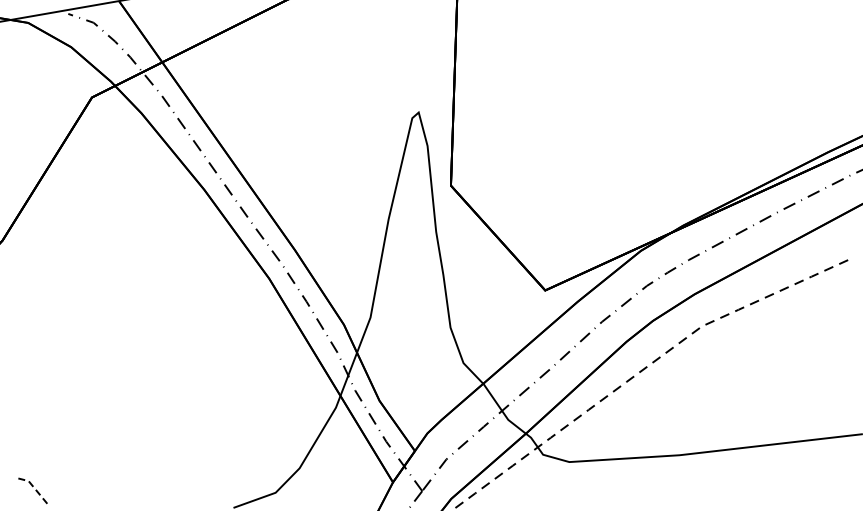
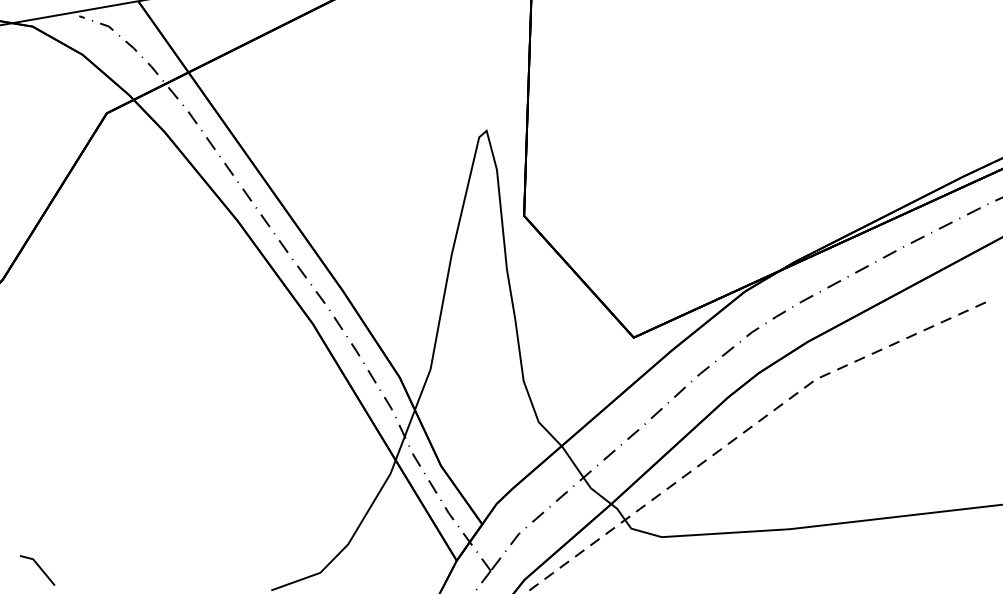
line: (33, 487) -> (38, 566), dashed -> solid

